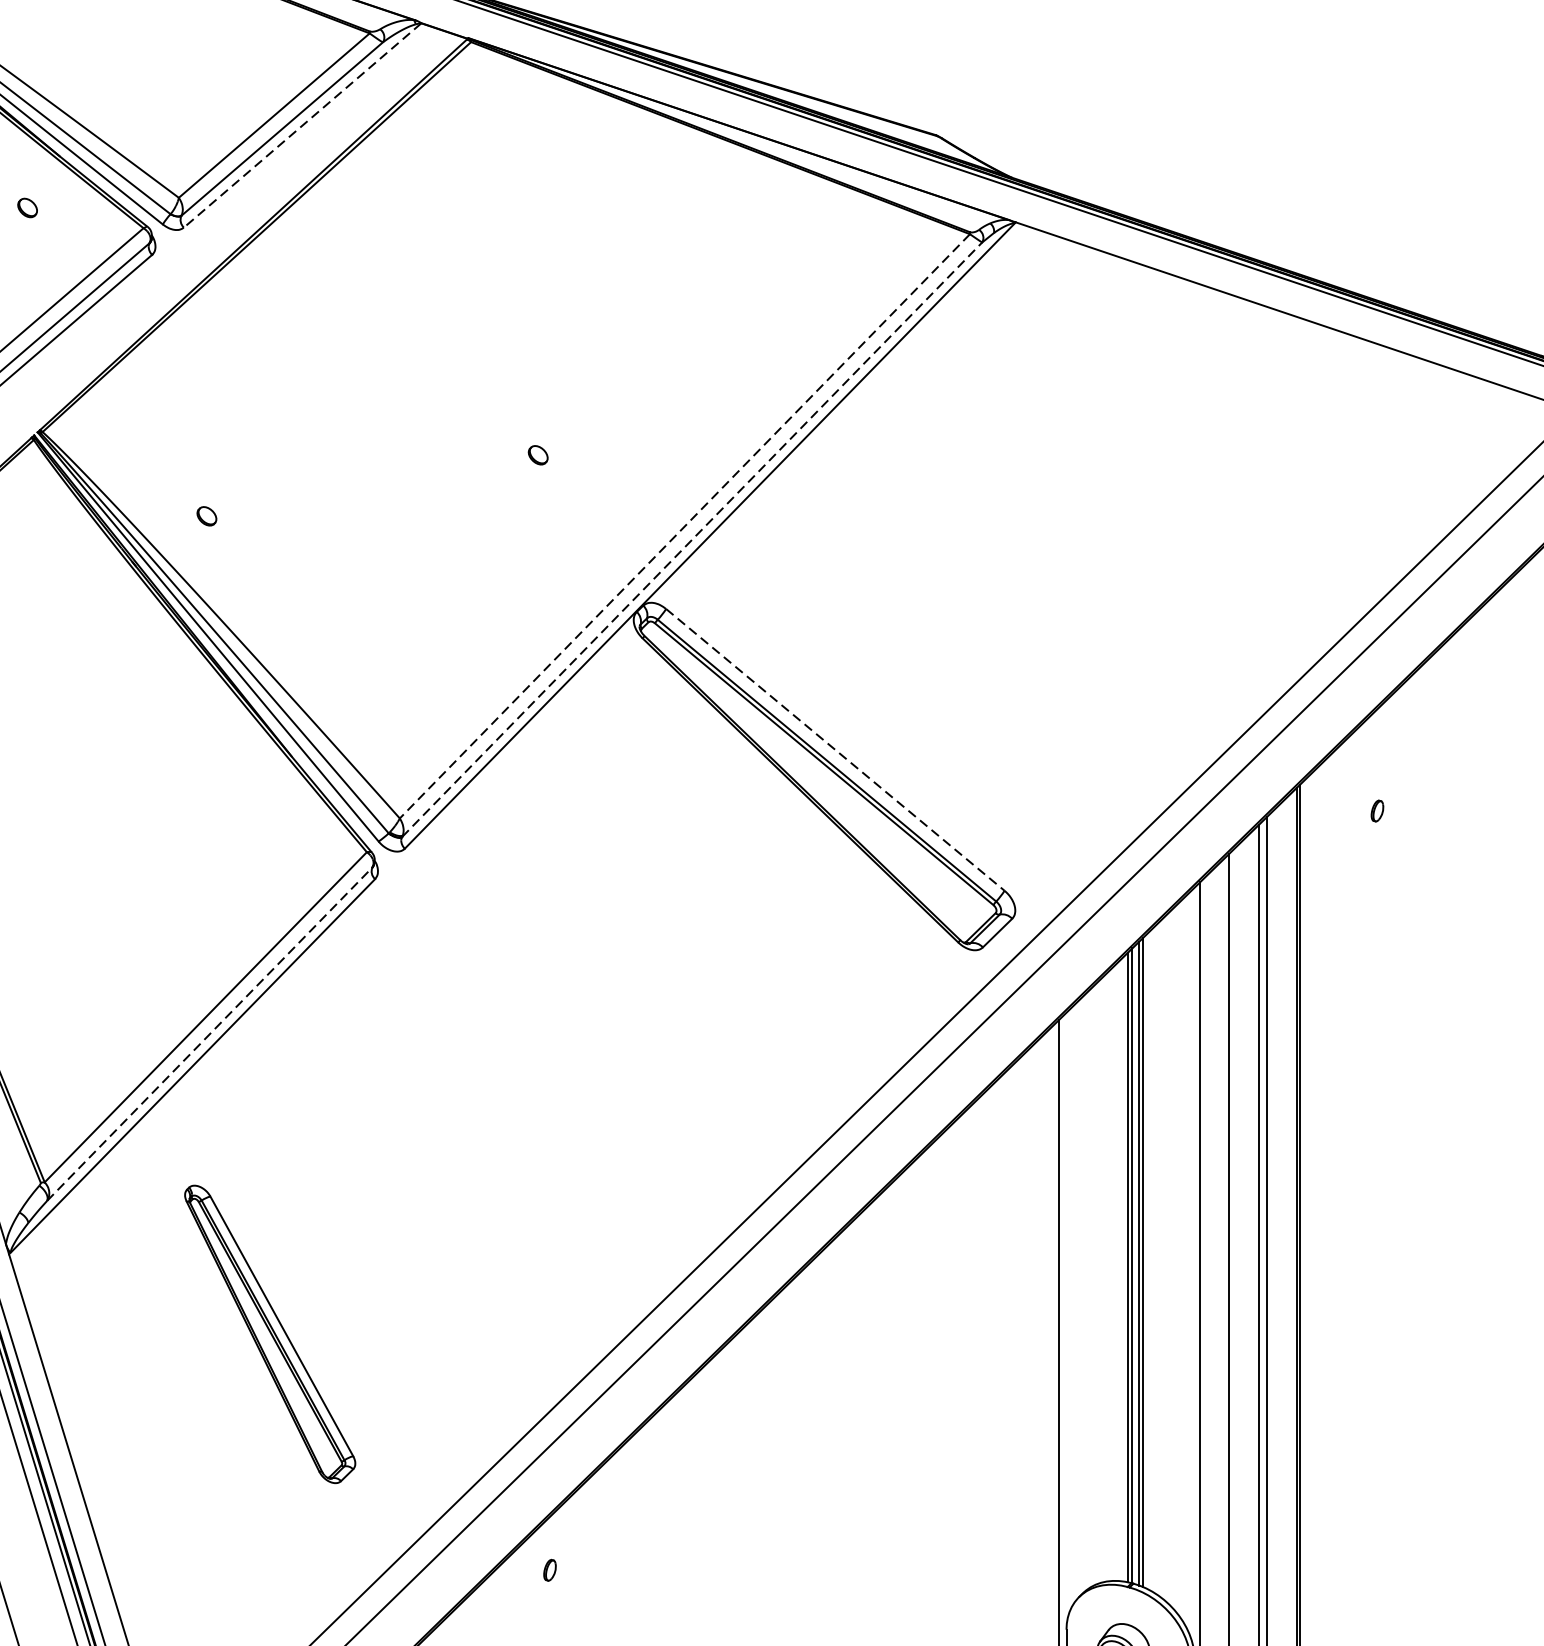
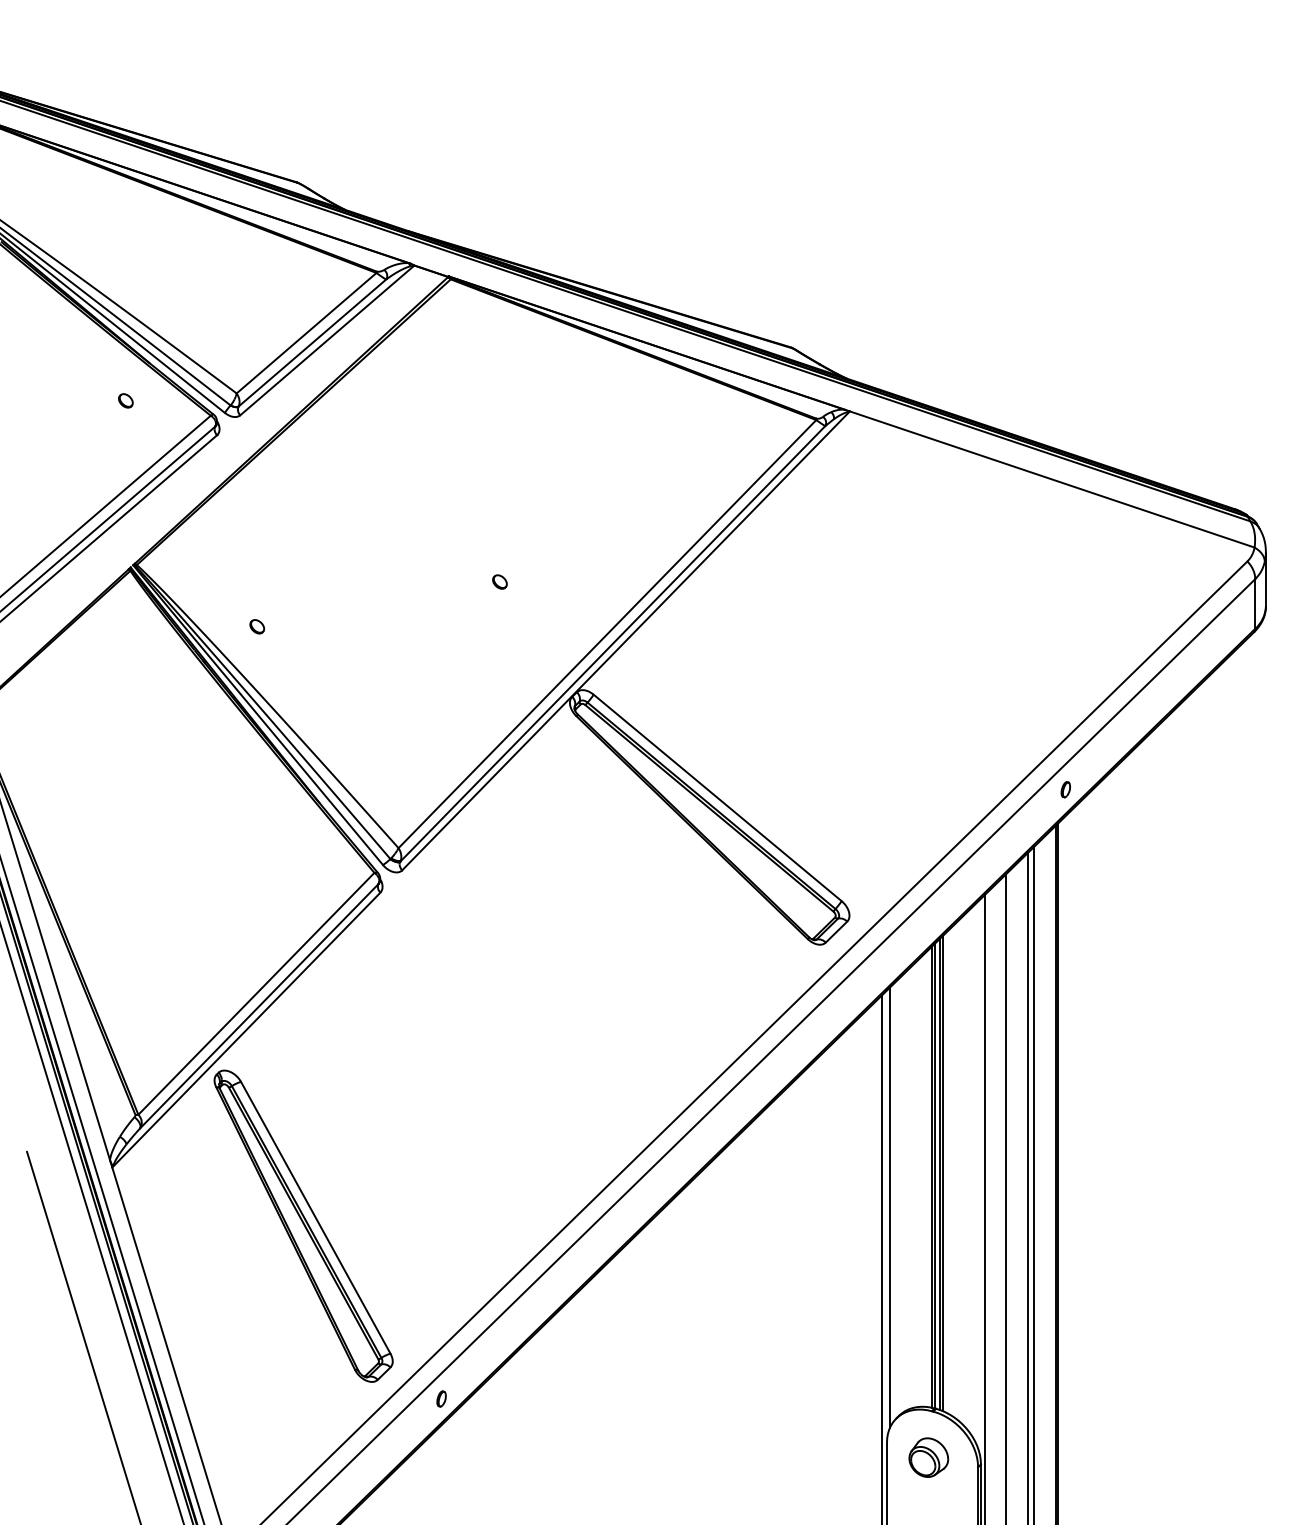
line: (302, 125) -> (327, 340), dashed -> solid
line: (685, 526) -> (607, 634), dashed -> solid
line: (693, 539) -> (613, 643), dashed -> solid
line: (836, 750) -> (718, 798), dashed -> solid
part: (1377, 810) -> (1065, 789), moved
line: (210, 1034) -> (259, 1006), dashed -> solid
line: (1069, 1308) -> (889, 1207), added
part: (270, 1333) -> (303, 1225), size x1.43
part: (549, 1569) -> (441, 1398), moved

